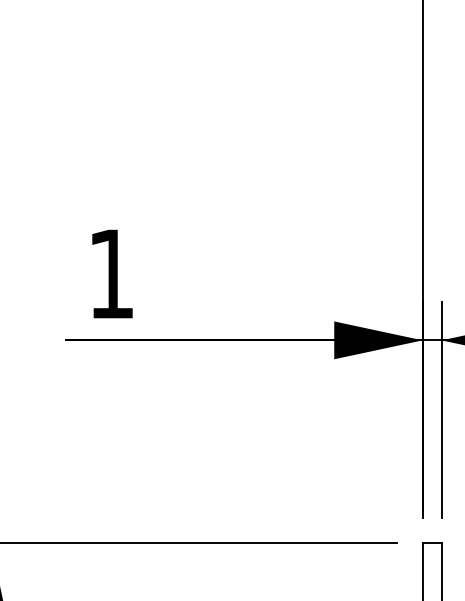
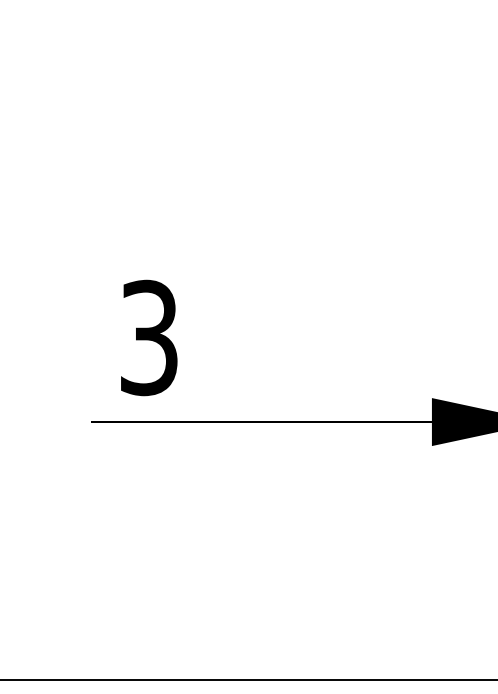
text: (111, 273) -> (149, 337), 1 -> 3

